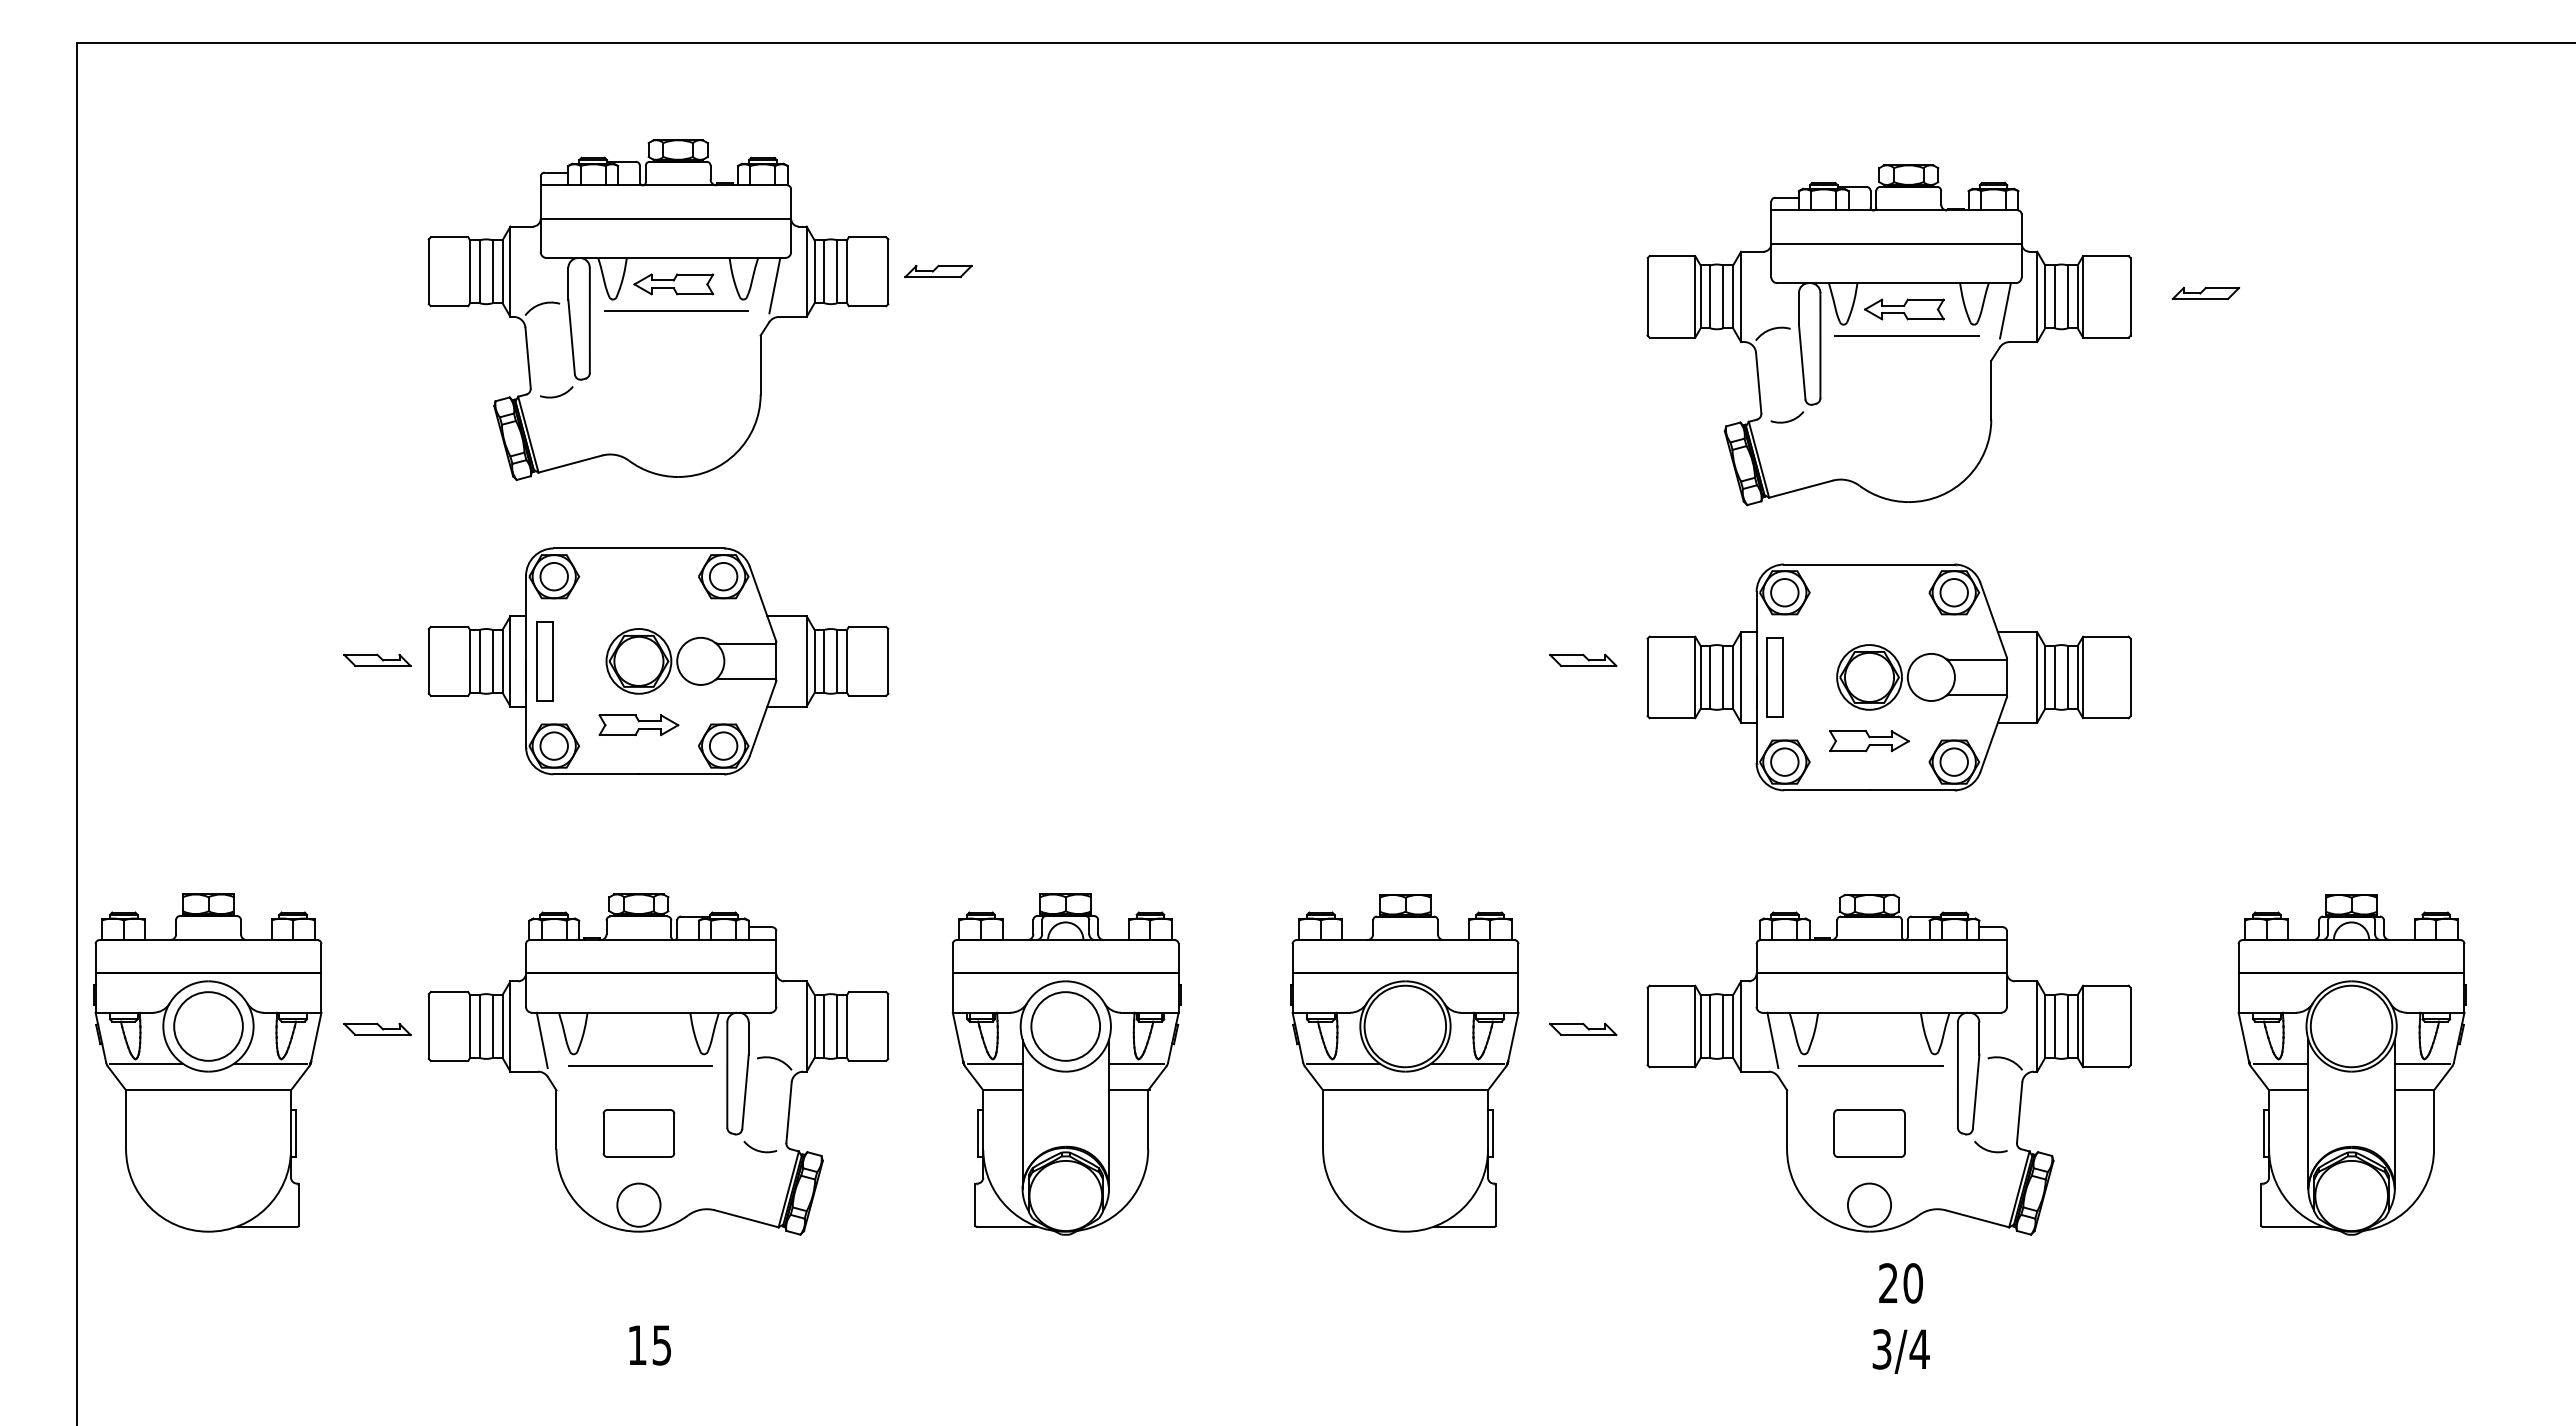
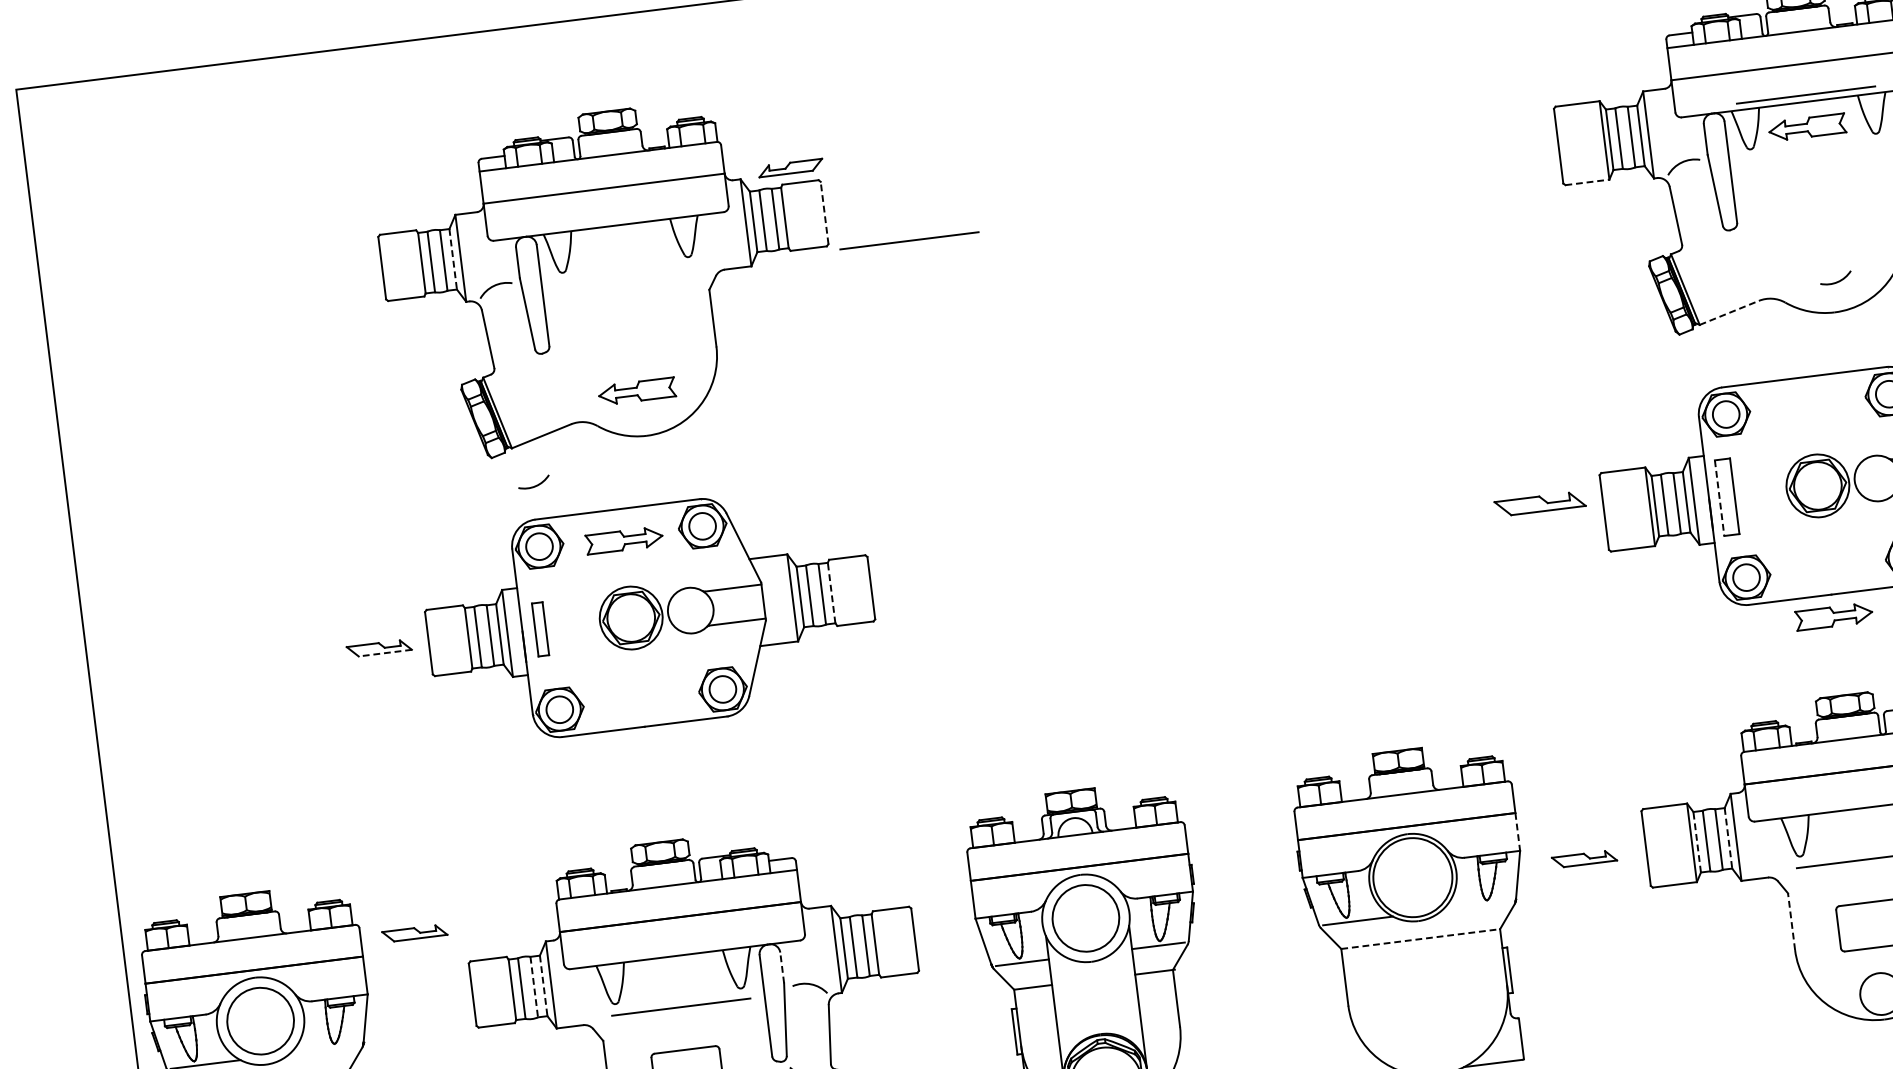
line: (888, 271) -> (824, 212), solid -> dashed
part: (938, 271) -> (790, 168), moved
line: (502, 272) -> (453, 260), solid -> dashed
part: (673, 284) -> (636, 391), moved
line: (774, 285) -> (716, 239), removed
line: (676, 310) -> (909, 240), moved
line: (1906, 335) -> (1805, 94), moved
line: (1672, 337) -> (1587, 182), solid -> dashed
arc: (556, 395) -> (534, 485), moved
arc: (1787, 420) -> (1836, 281), moved
line: (1800, 489) -> (1728, 313), solid -> dashed
part: (1583, 659) -> (1540, 502), size x1.4
line: (847, 660) -> (831, 592), solid -> dashed
part: (544, 661) -> (540, 629), size x0.7
line: (382, 665) -> (384, 652), solid -> dashed
line: (1767, 677) -> (1719, 498), solid -> dashed
part: (638, 725) -> (624, 540), moved
part: (1869, 741) -> (1834, 616), moved
line: (1518, 993) -> (1517, 832), solid -> dashed
line: (1700, 1026) -> (1697, 842), solid -> dashed
line: (492, 1027) -> (534, 988), solid -> dashed
line: (502, 1027) -> (543, 986), solid -> dashed
line: (1733, 1027) -> (1728, 839), solid -> dashed
part: (377, 1028) -> (414, 932), moved
line: (748, 1038) -> (781, 967), solid -> dashed
line: (541, 1040) -> (582, 994), removed
line: (1772, 1040) -> (1768, 847), removed
line: (269, 1063) -> (323, 1049), removed
line: (1466, 1063) -> (1476, 905), removed
line: (1406, 1090) -> (1421, 939), solid -> dashed
line: (1787, 1119) -> (1791, 921), solid -> dashed

